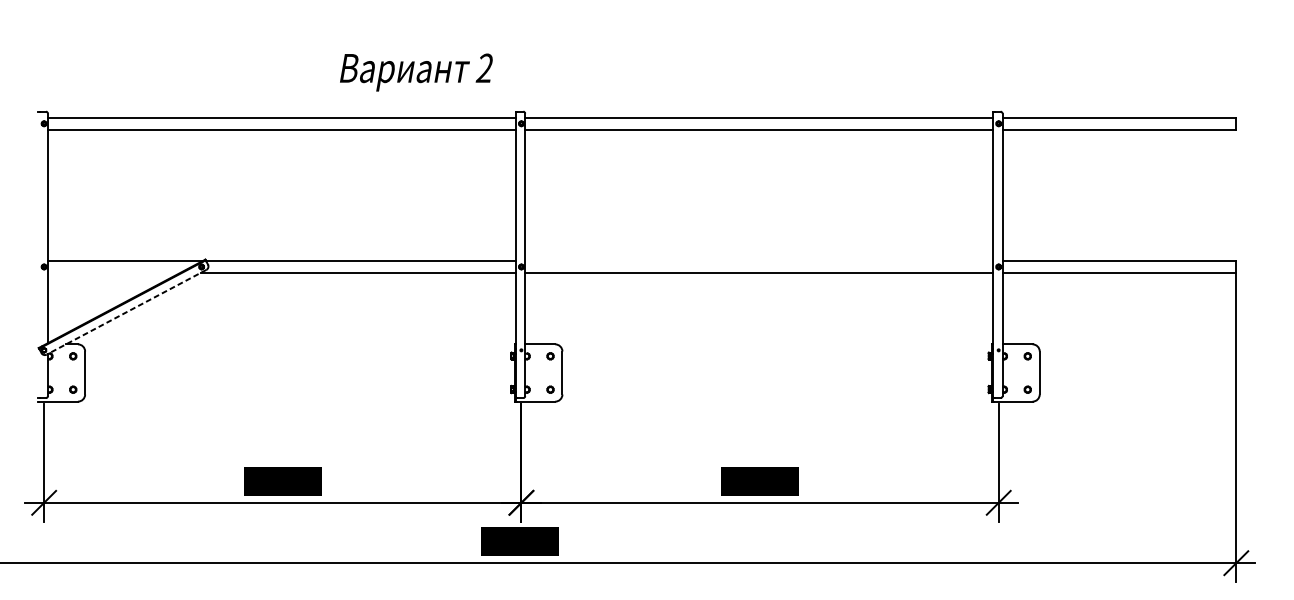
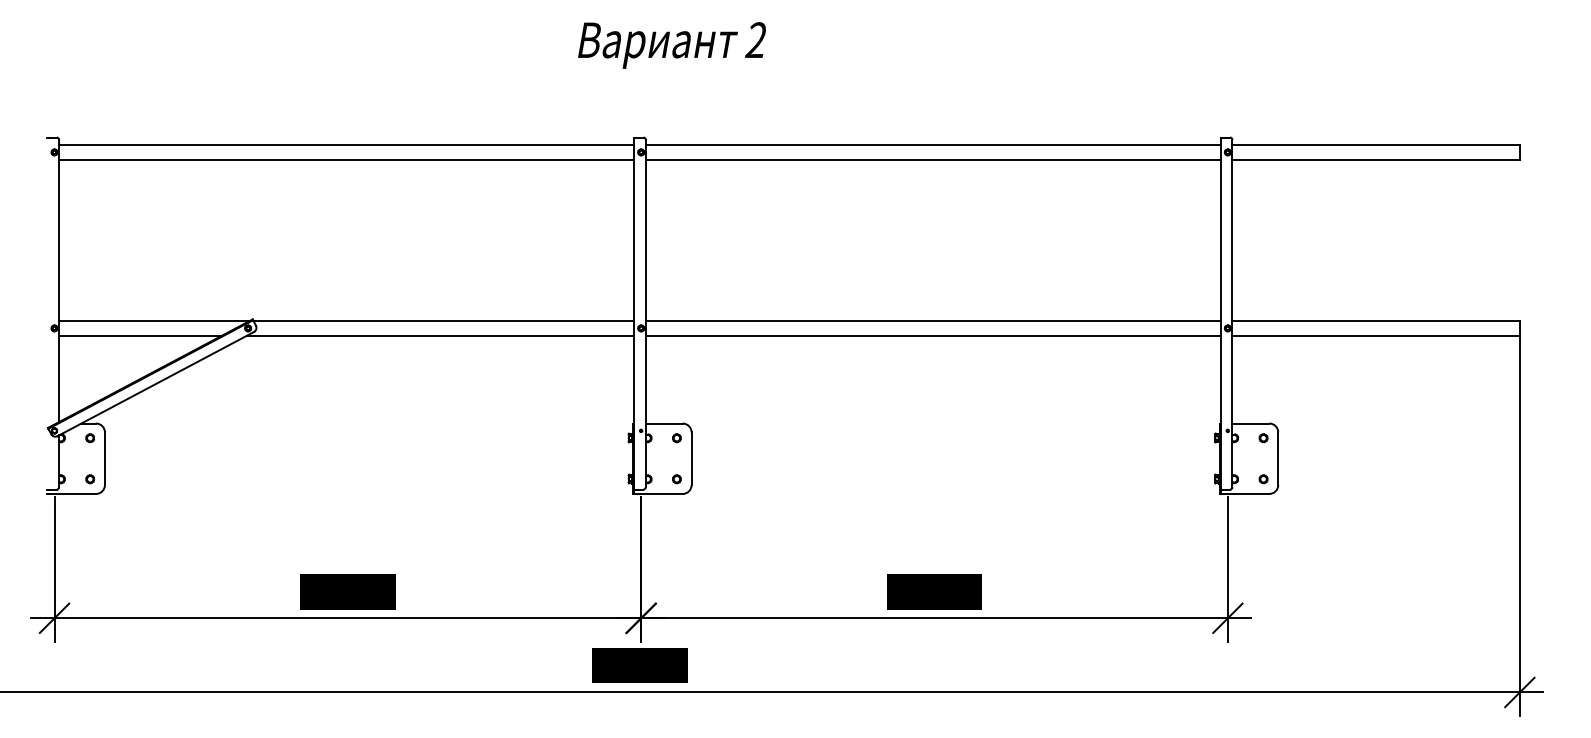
text: (415, 72) -> (671, 45), moved
line: (758, 260) -> (932, 320), added
line: (114, 272) -> (140, 335), added
line: (126, 312) -> (155, 384), dashed -> solid

